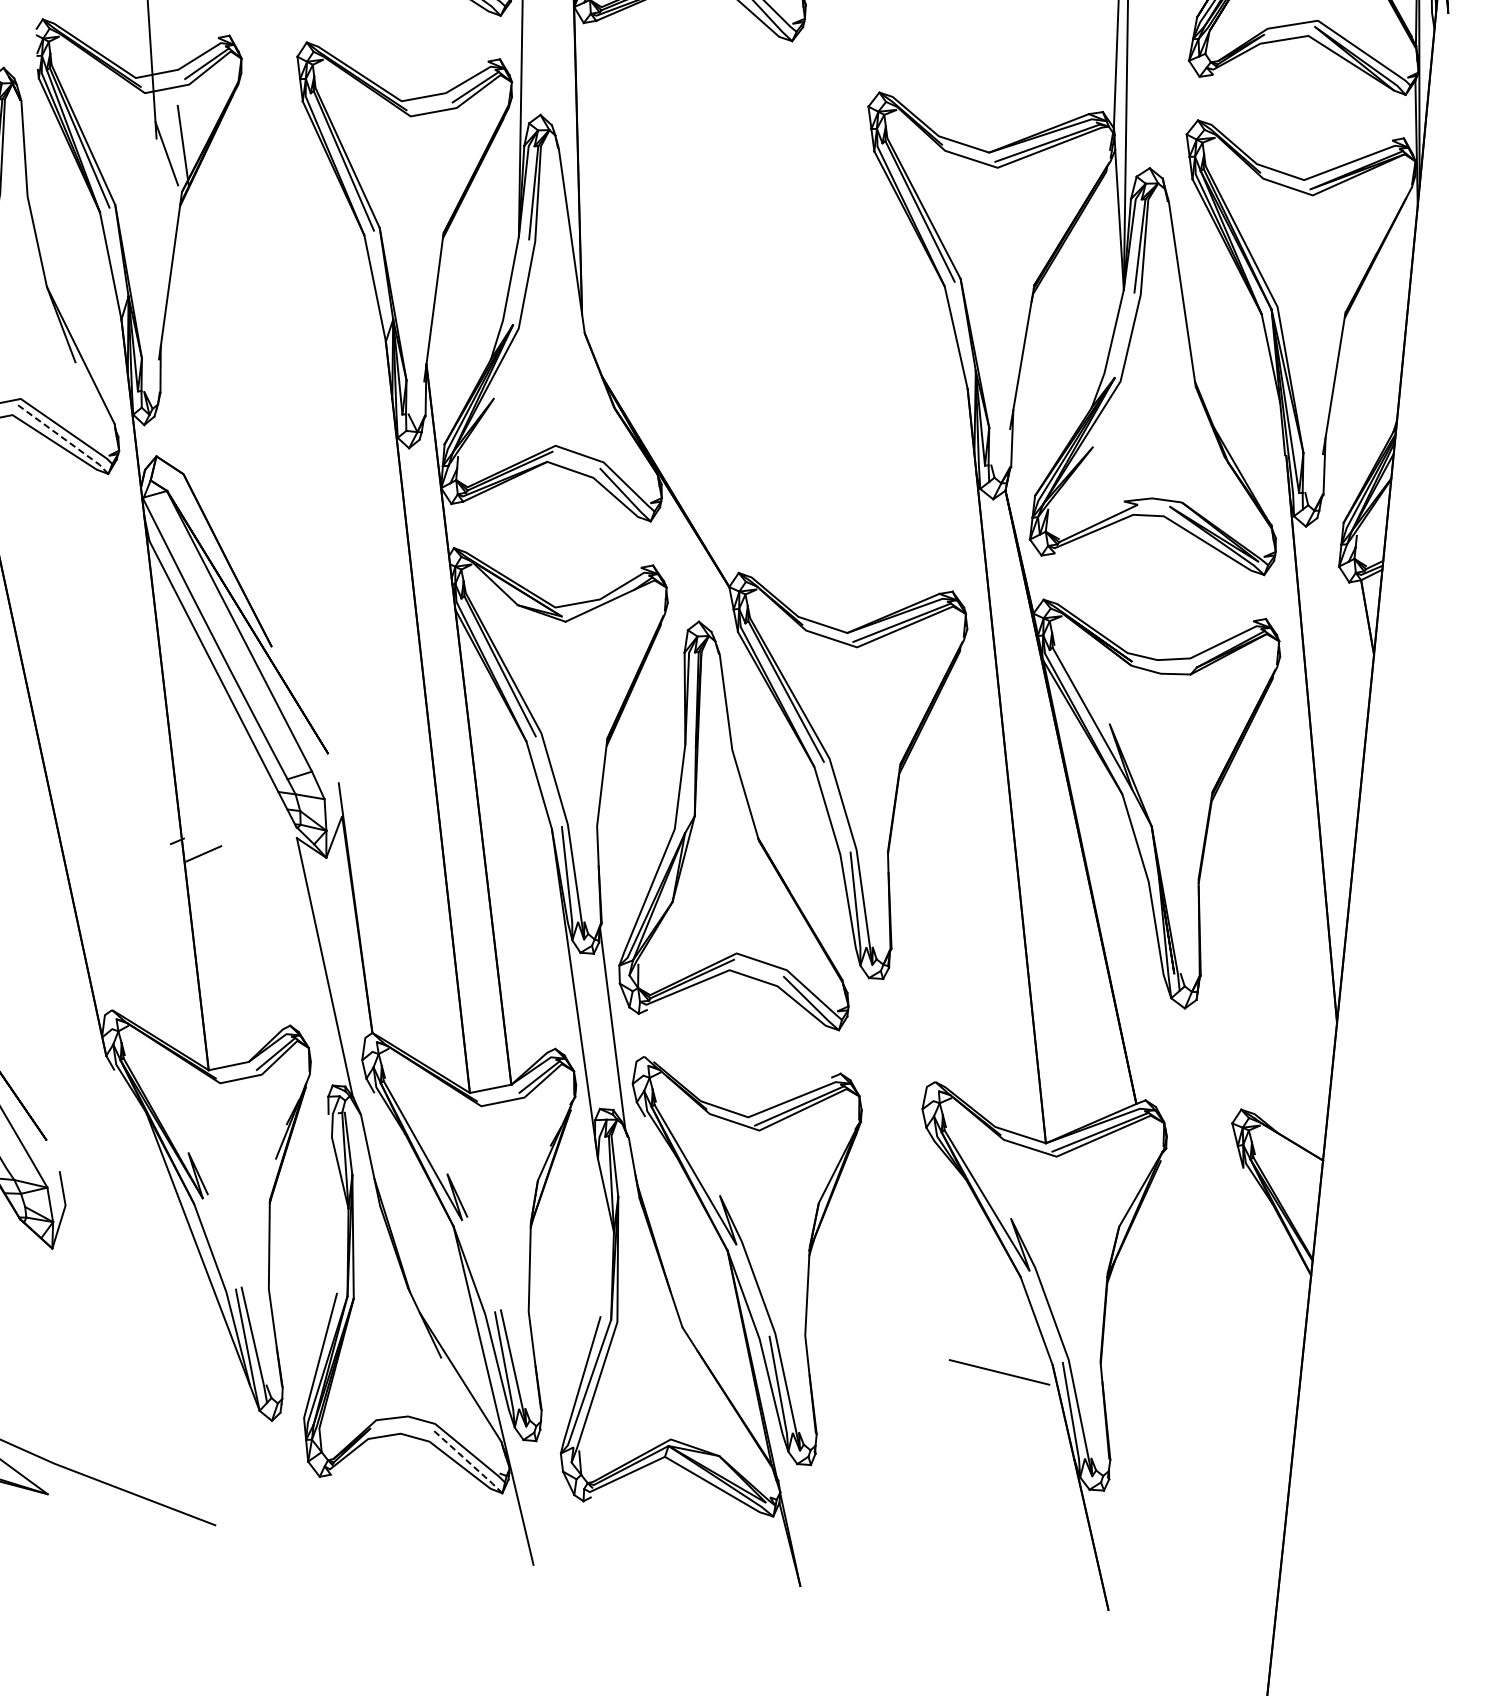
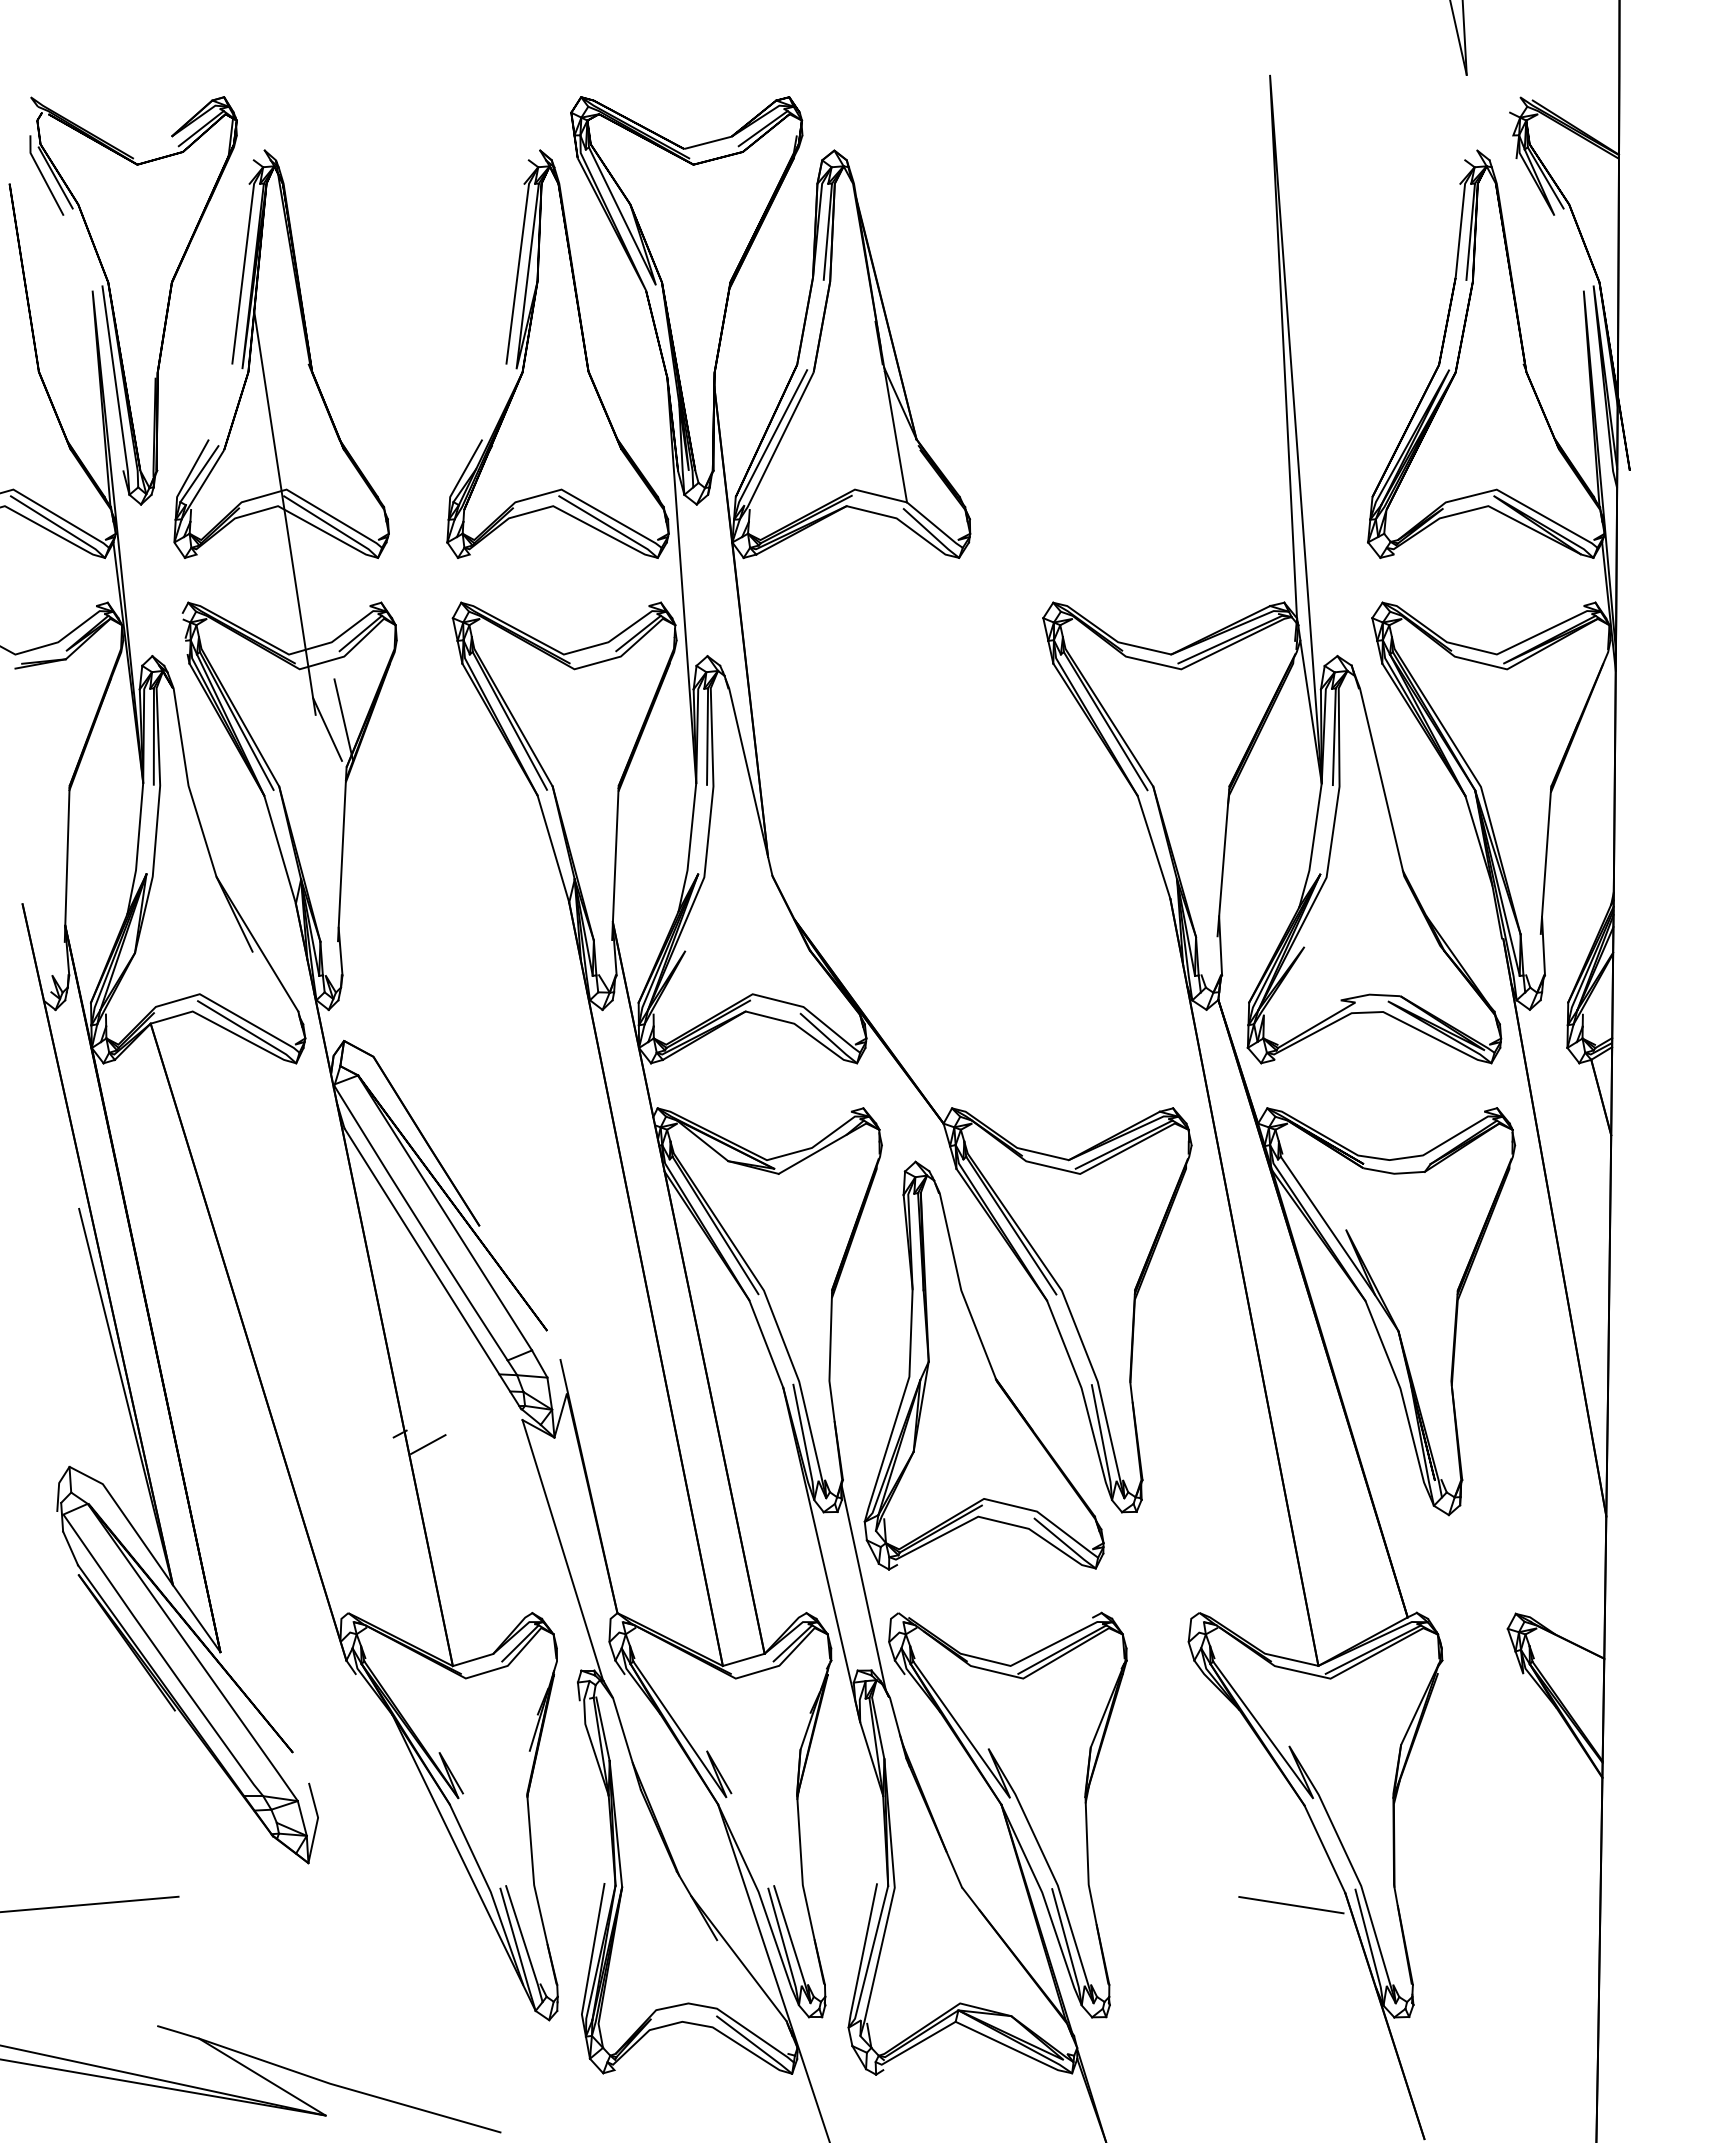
line: (64, 439) -> (248, 1031), dashed -> solid
line: (469, 1462) -> (755, 2045), dashed -> solid

